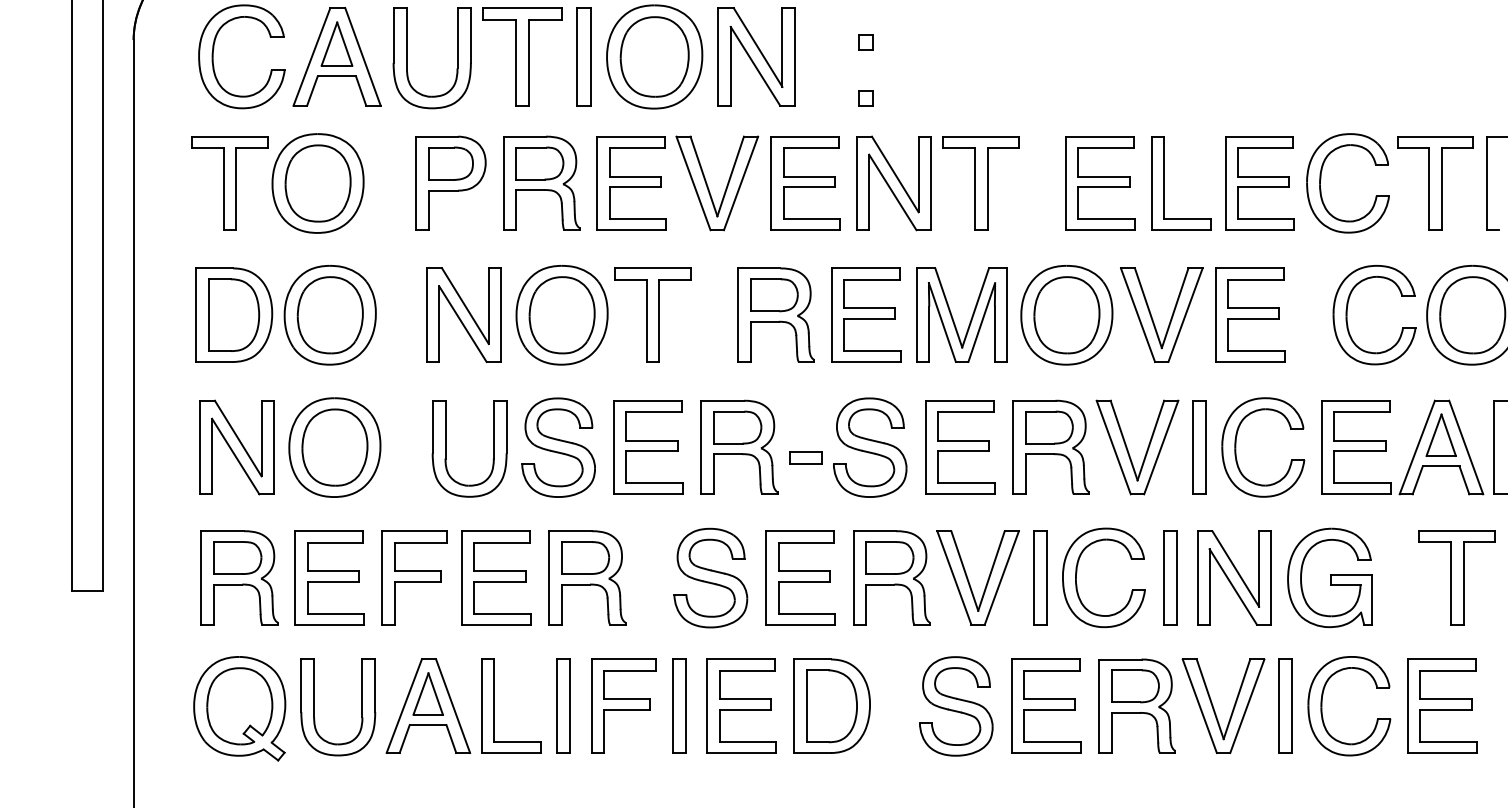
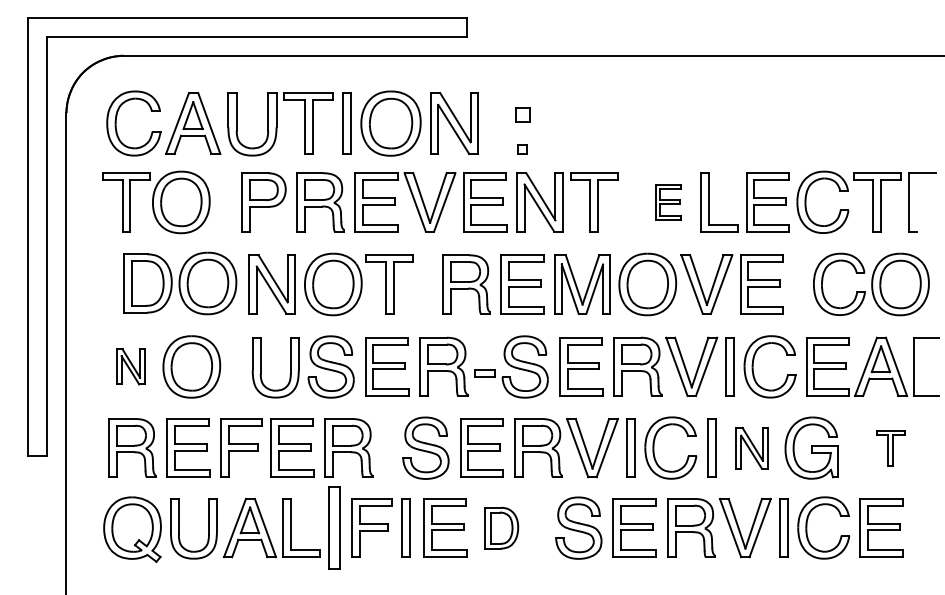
part: (865, 42) -> (522, 114), size x1.6
part: (1100, 183) -> (668, 202), size x0.6
part: (286, 315) -> (180, 283), moved
part: (236, 446) -> (130, 366), size x0.6
part: (1456, 576) -> (890, 447), size x0.6
part: (1233, 578) -> (751, 448), size x0.7
part: (562, 705) -> (333, 527), size x1.4
part: (832, 706) -> (501, 528), size x0.7

